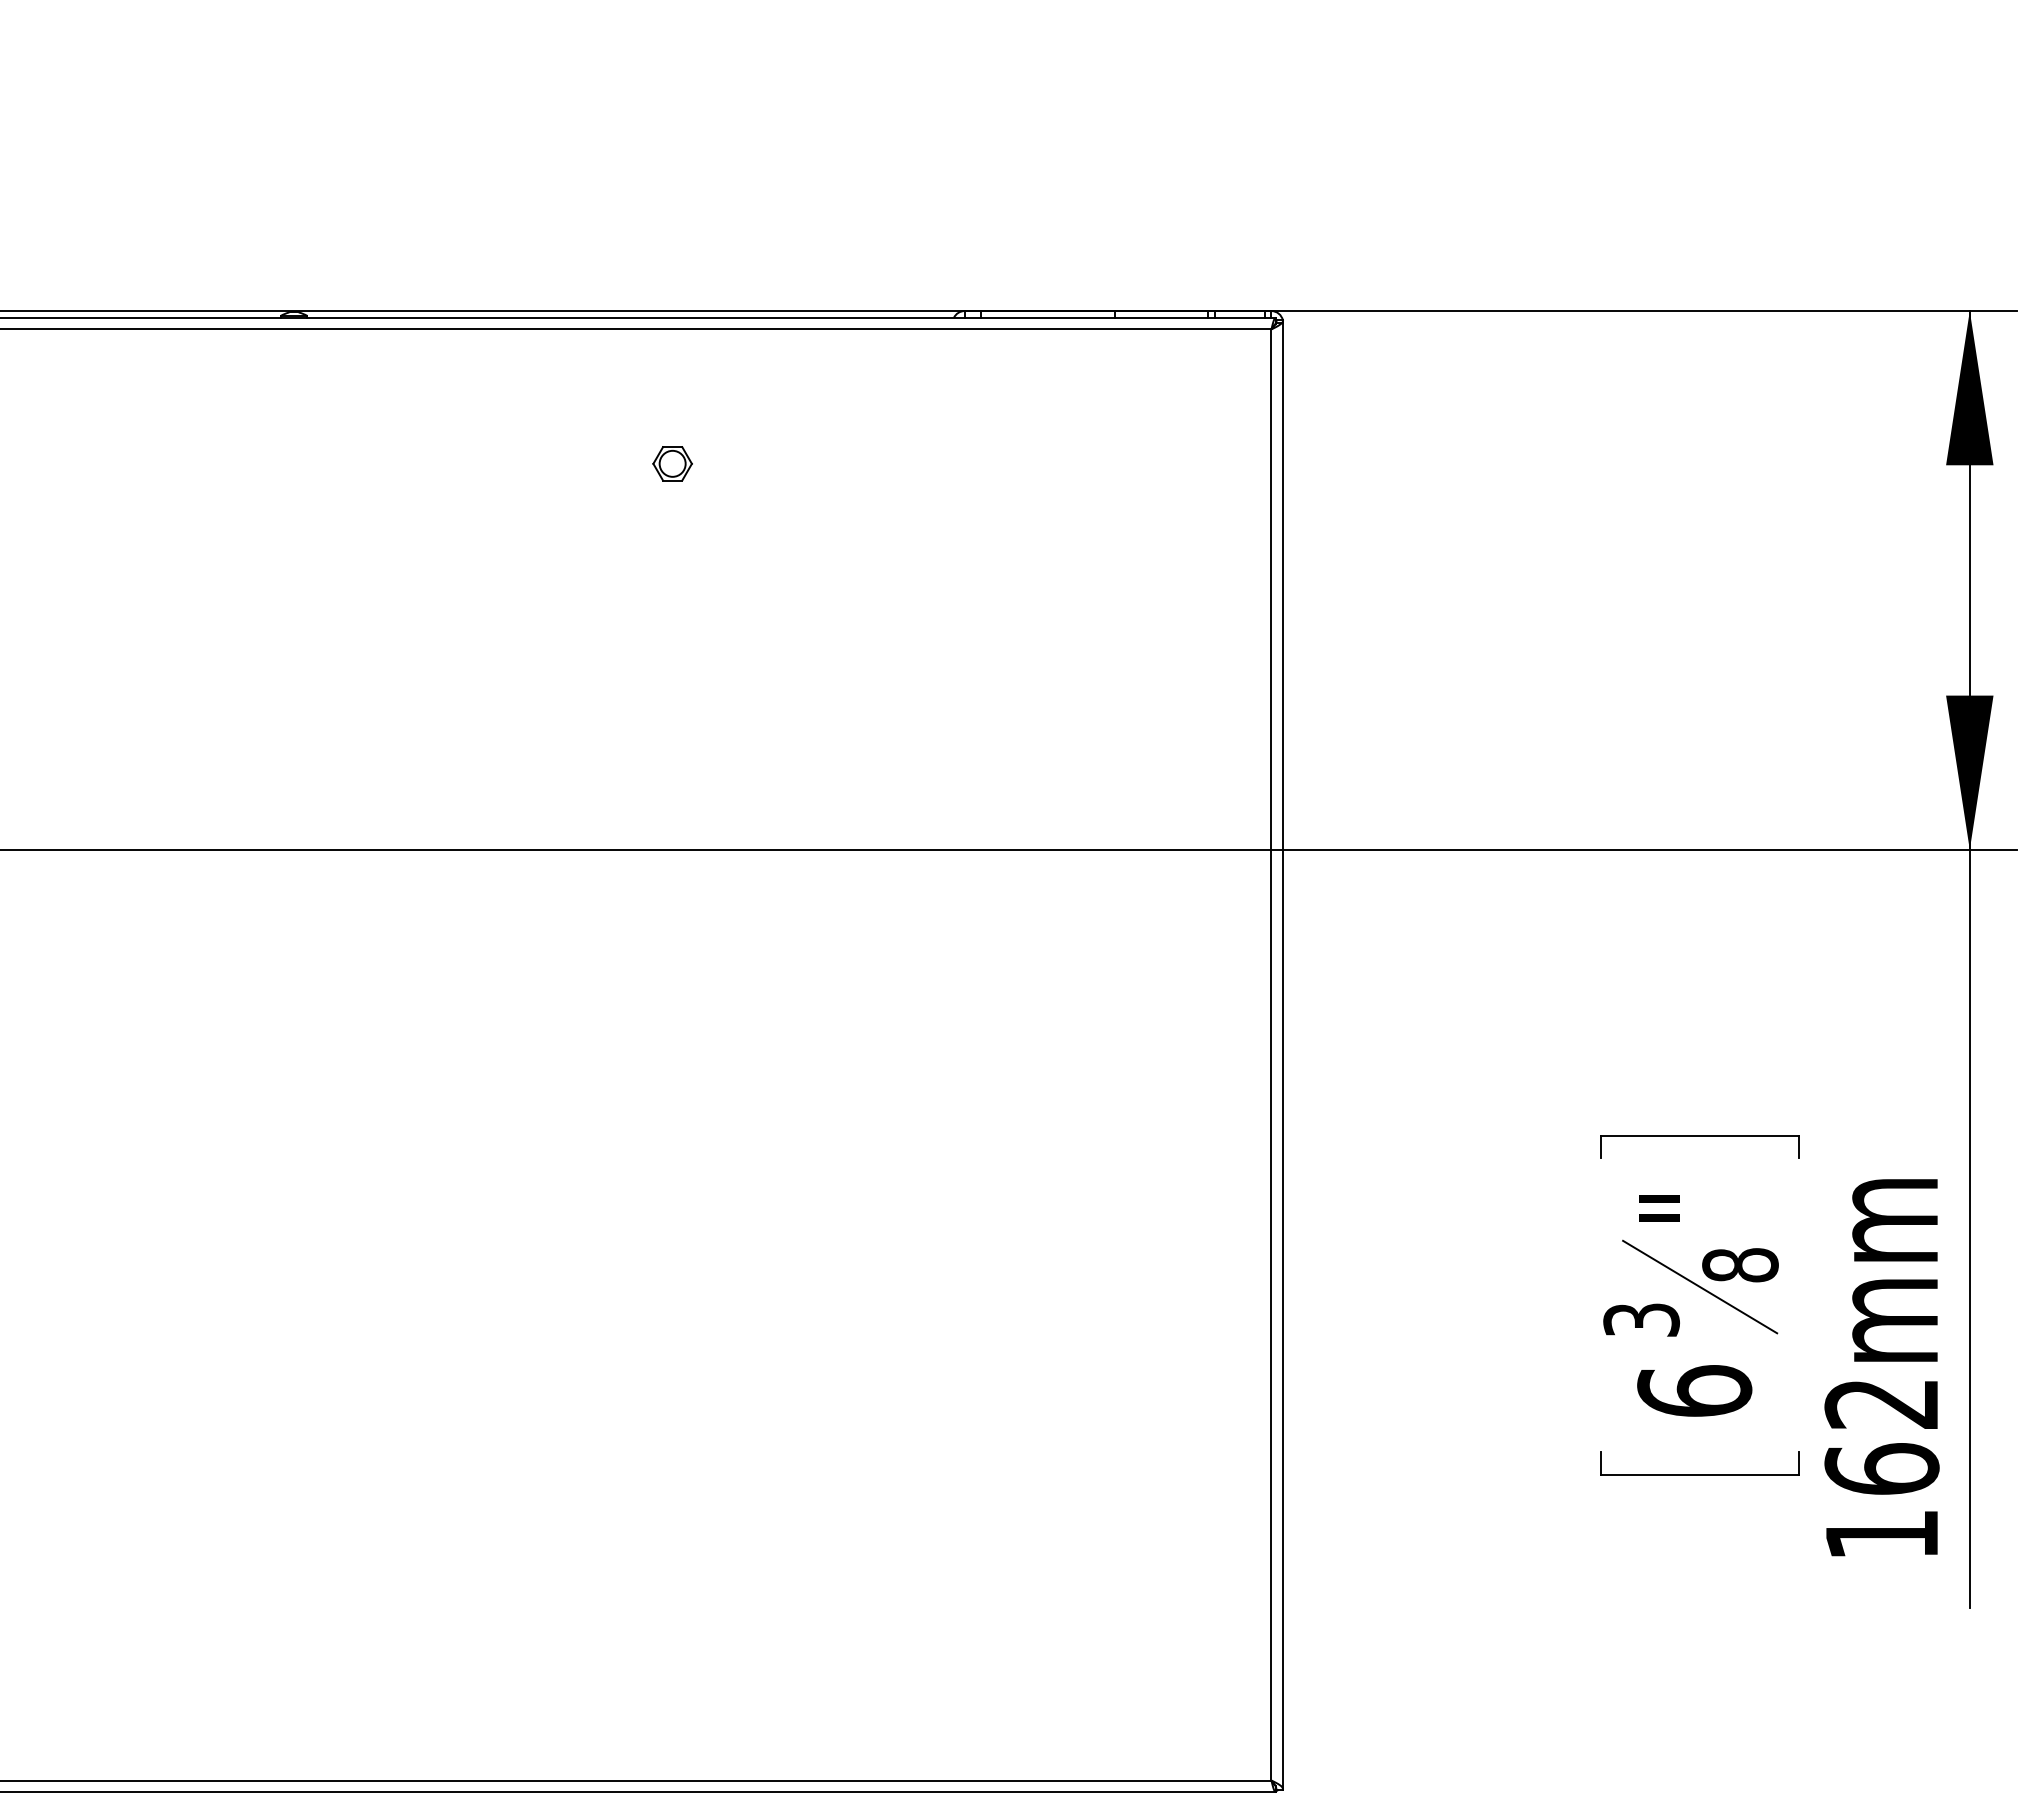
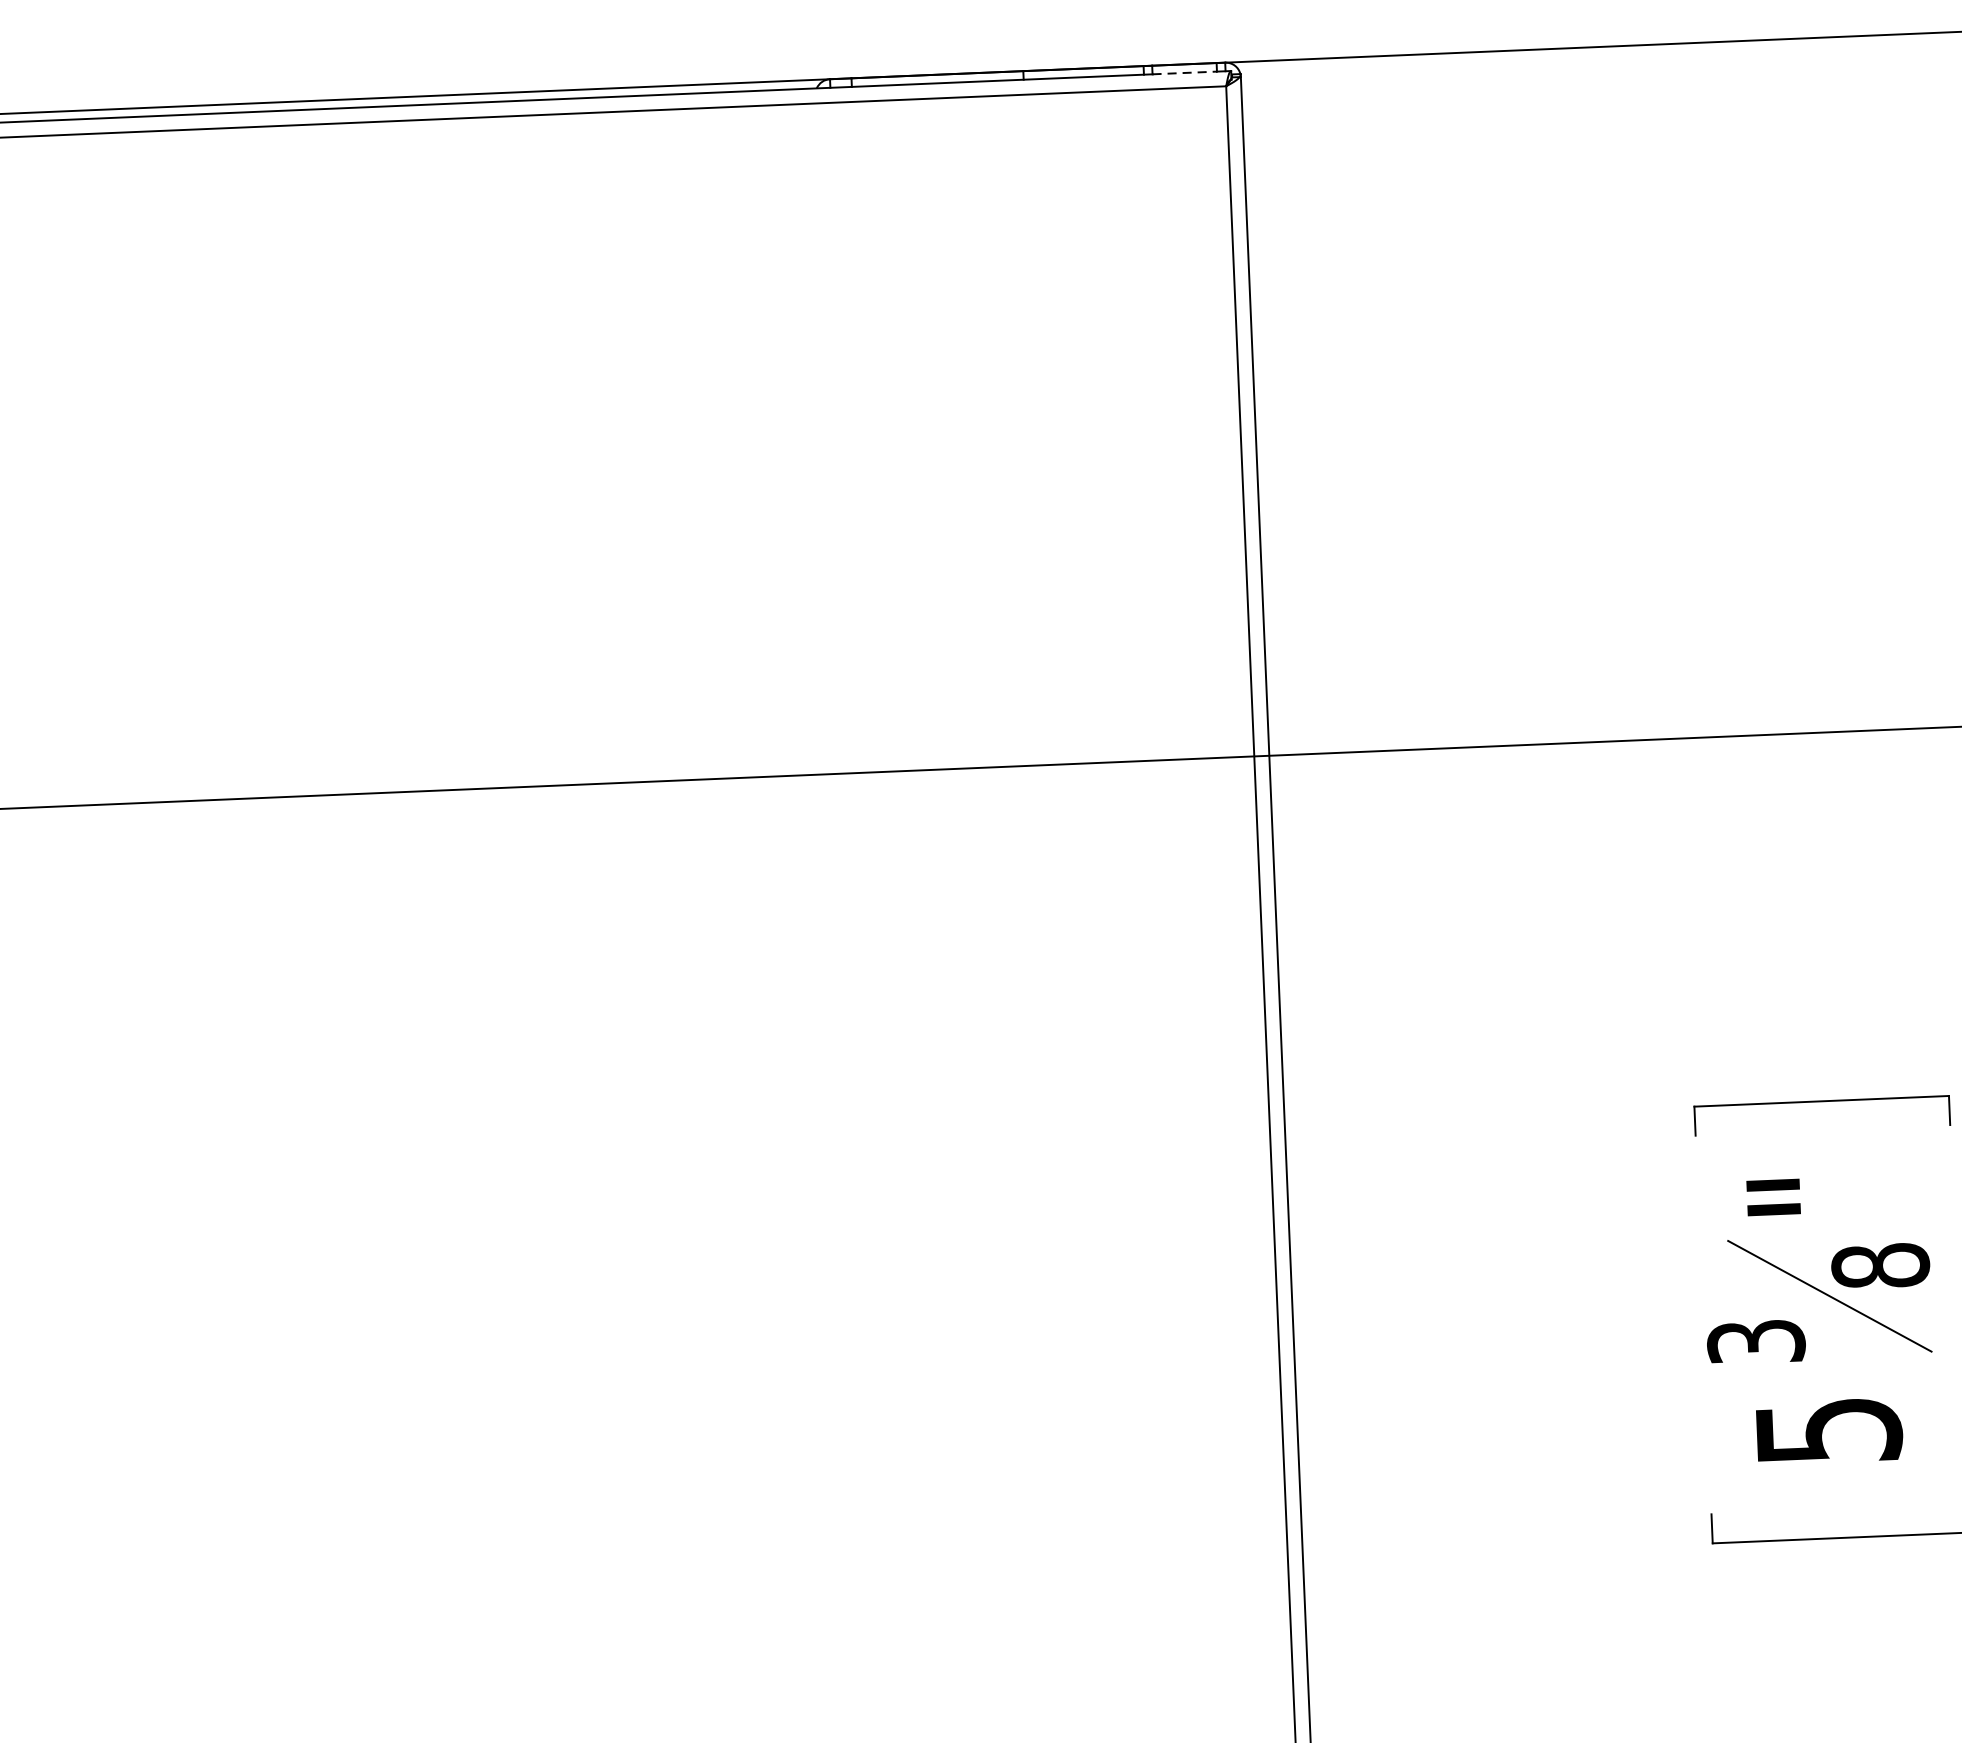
line: (1240, 317) -> (1185, 72), solid -> dashed
part: (672, 463) -> (462, 291), removed
text: (1694, 1390) -> (1828, 1429), 6 -> 5

